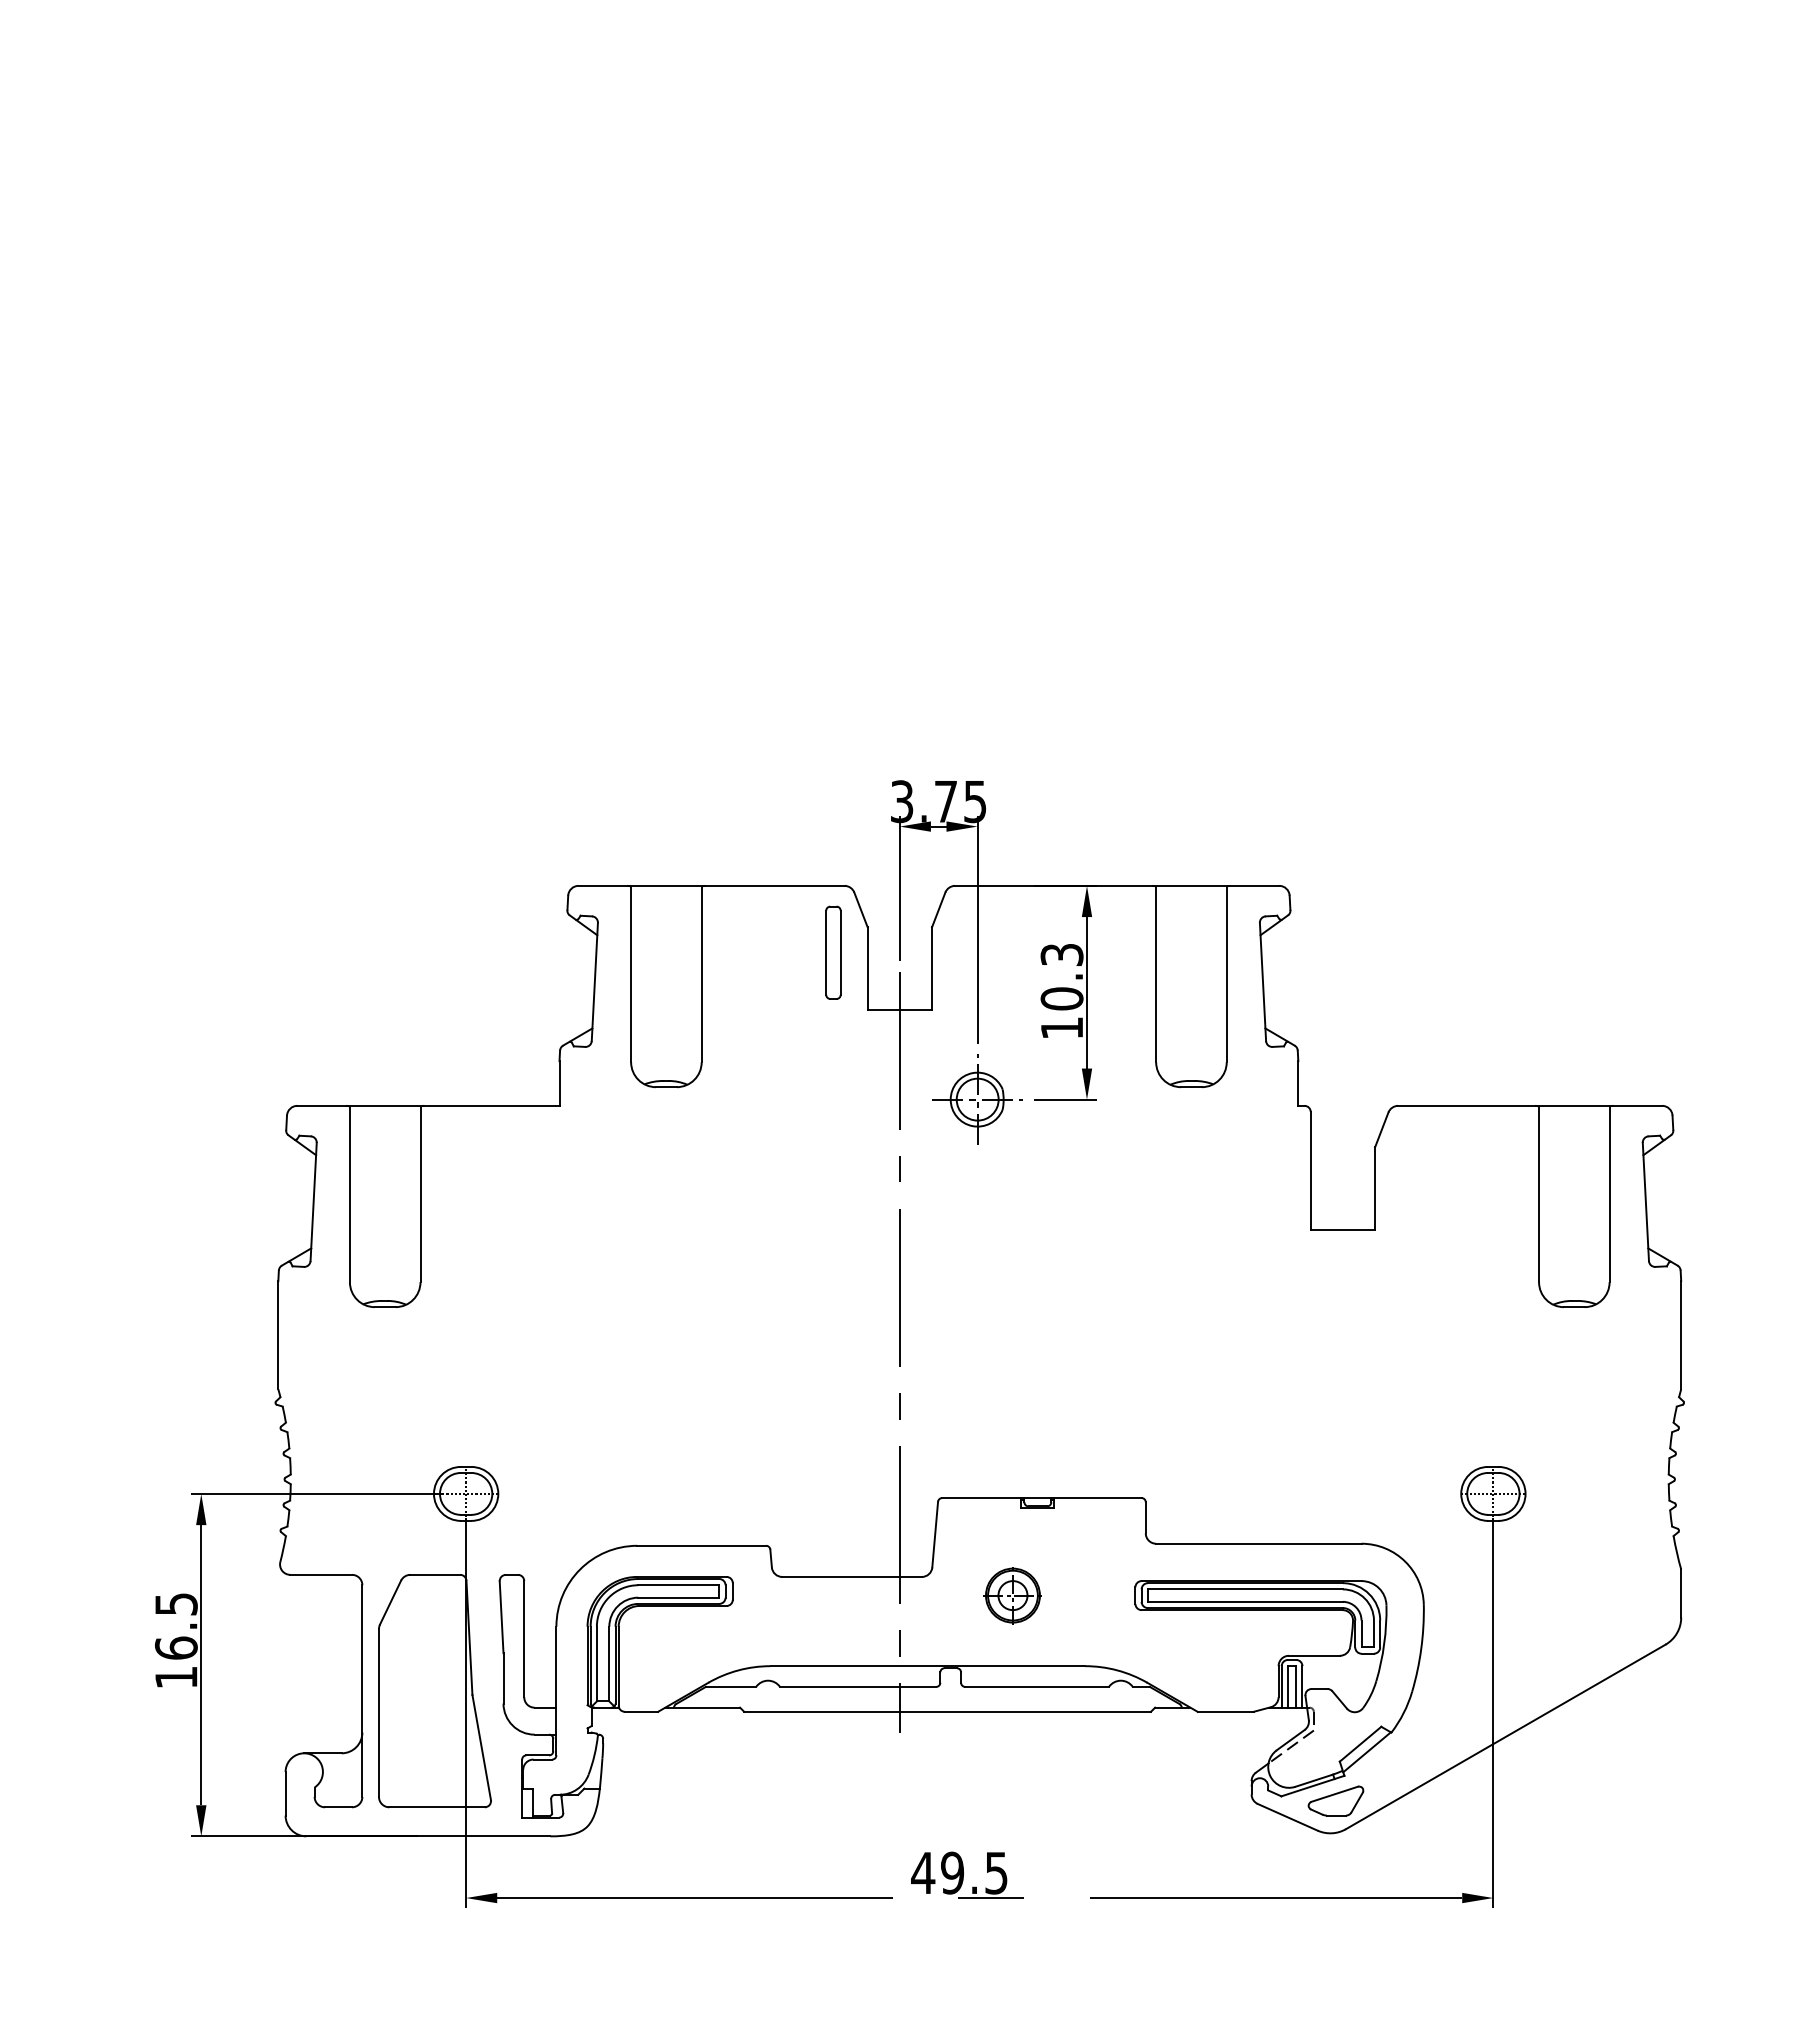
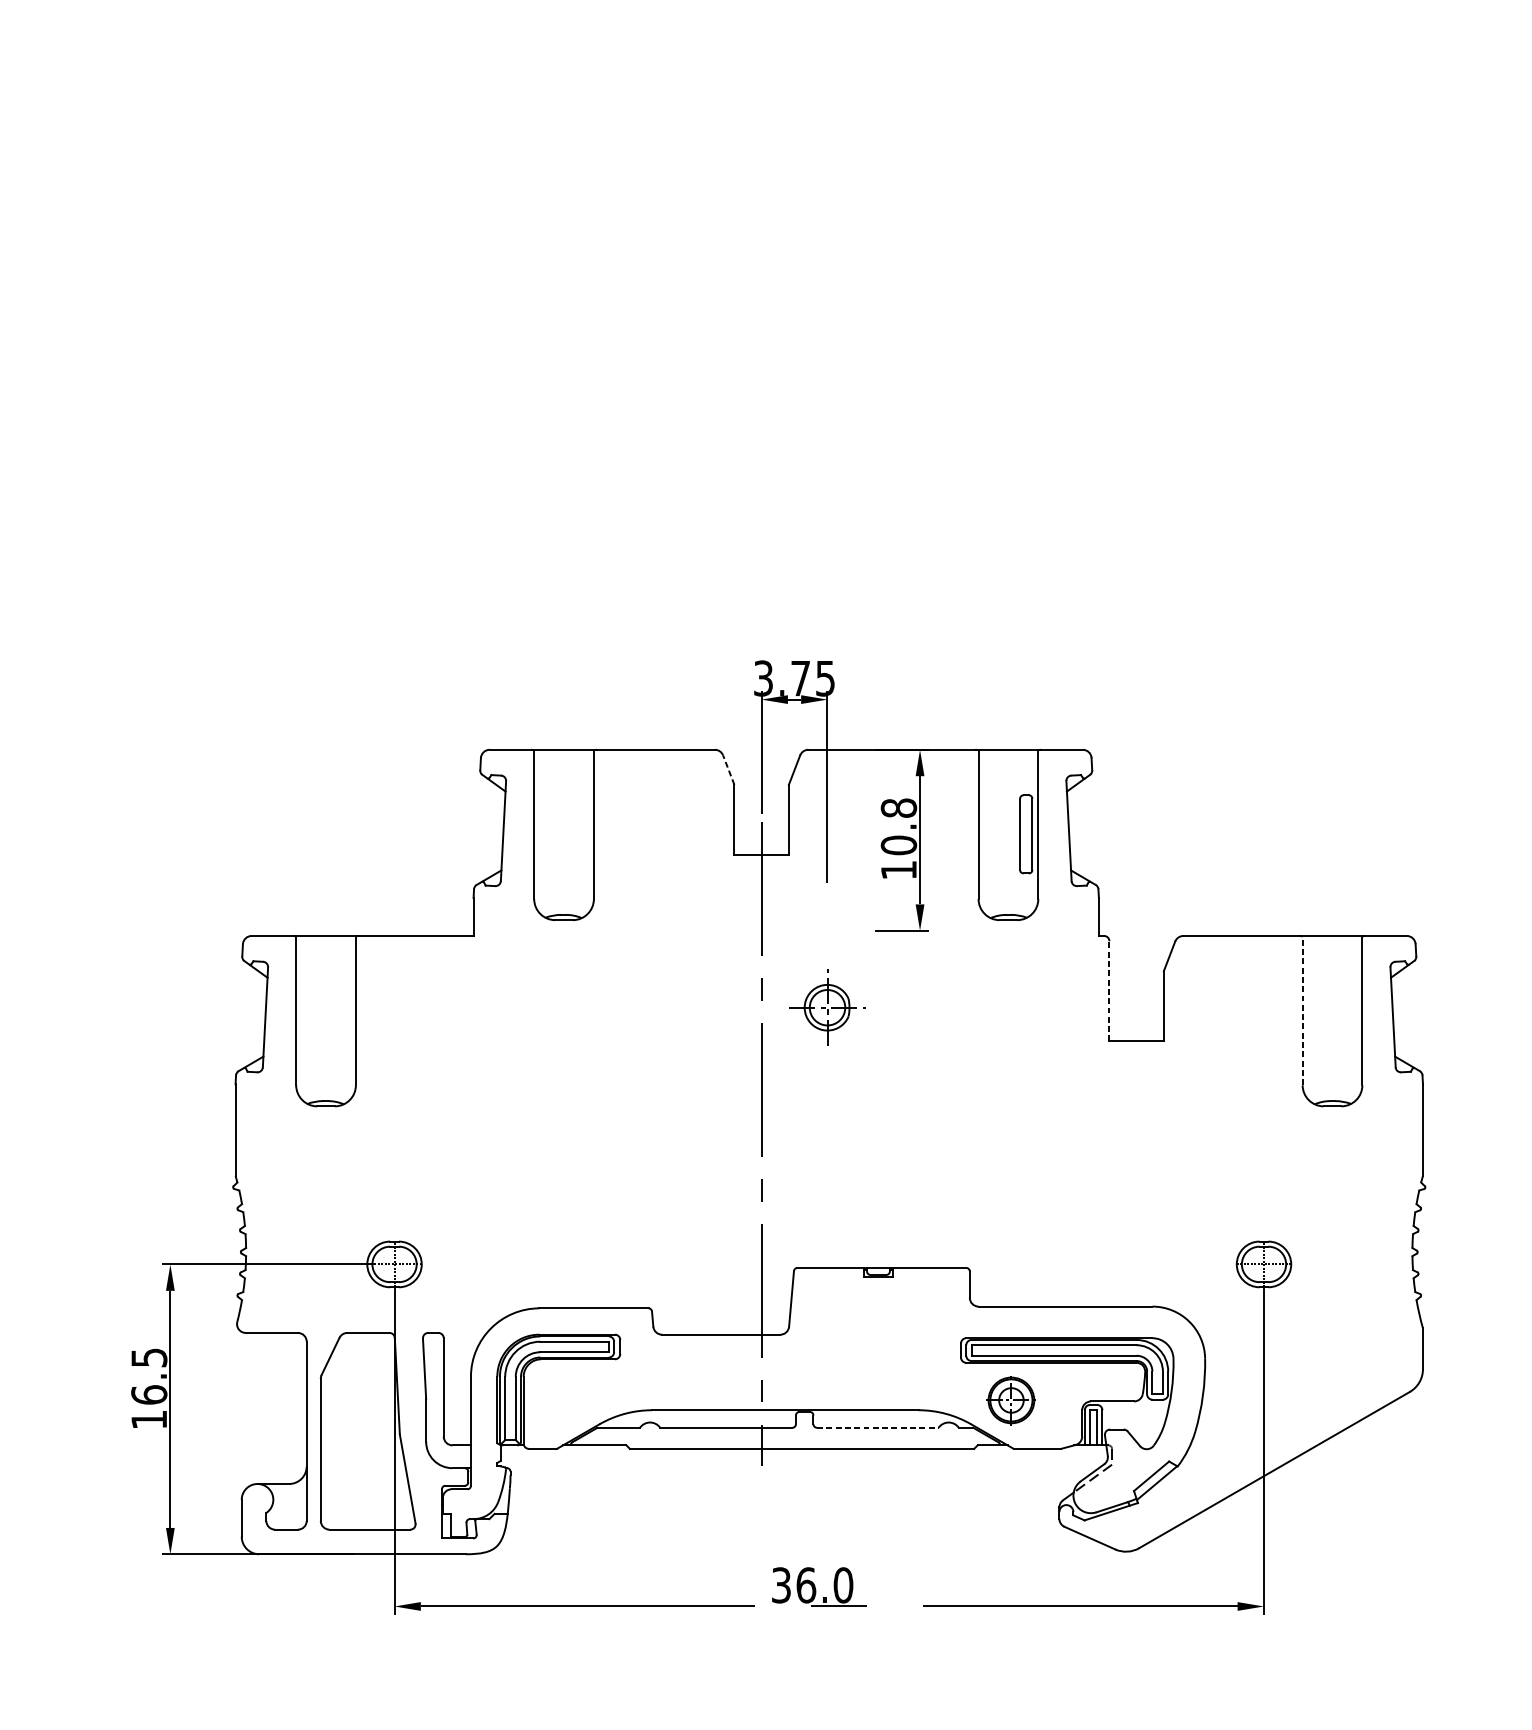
line: (861, 909) -> (729, 769), solid -> dashed
part: (833, 952) -> (1026, 834), moved
text: (1061, 954) -> (898, 807), 10.3 -> 10.8
part: (977, 1099) -> (827, 1007), moved
line: (1310, 1170) -> (1109, 990), solid -> dashed
line: (1539, 1194) -> (1303, 1011), solid -> dashed
part: (1012, 1595) -> (1011, 1400), moved
line: (1037, 1686) -> (878, 1427), solid -> dashed
part: (1335, 1800) -> (1130, 1523), removed
text: (959, 1872) -> (812, 1584), 49.5 -> 36.0

